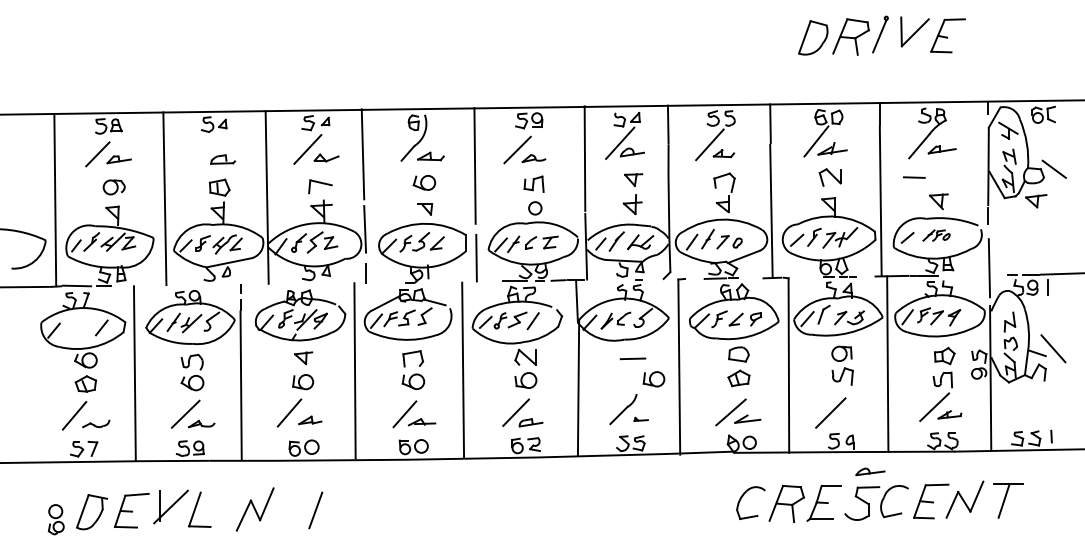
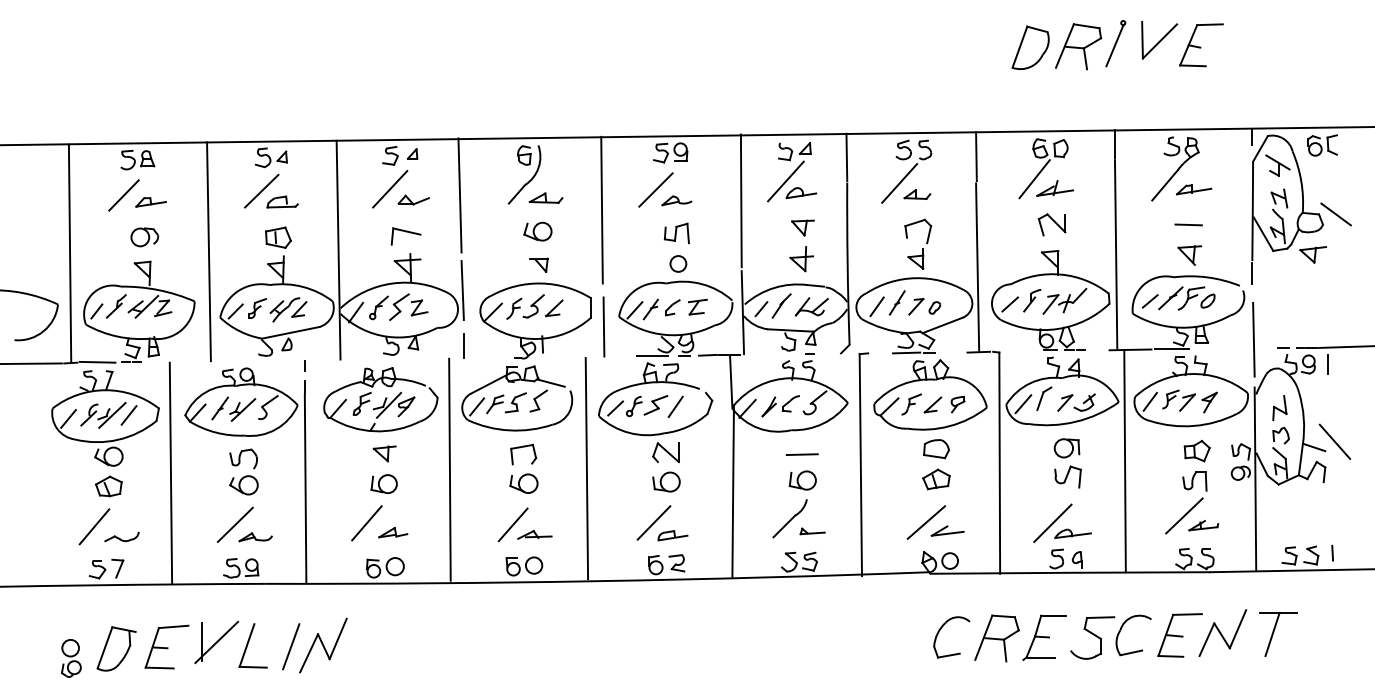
line: (206, 150) -> (261, 190), added
line: (914, 177) -> (1188, 224), moved
part: (936, 235) -> (1186, 298), size x1.67
part: (81, 327) -> (103, 415), added
part: (653, 379) -> (802, 480), moved
part: (641, 419) -> (812, 531), size x1.43
part: (869, 471) -> (1072, 533), moved
line: (316, 510) -> (291, 646), moved

